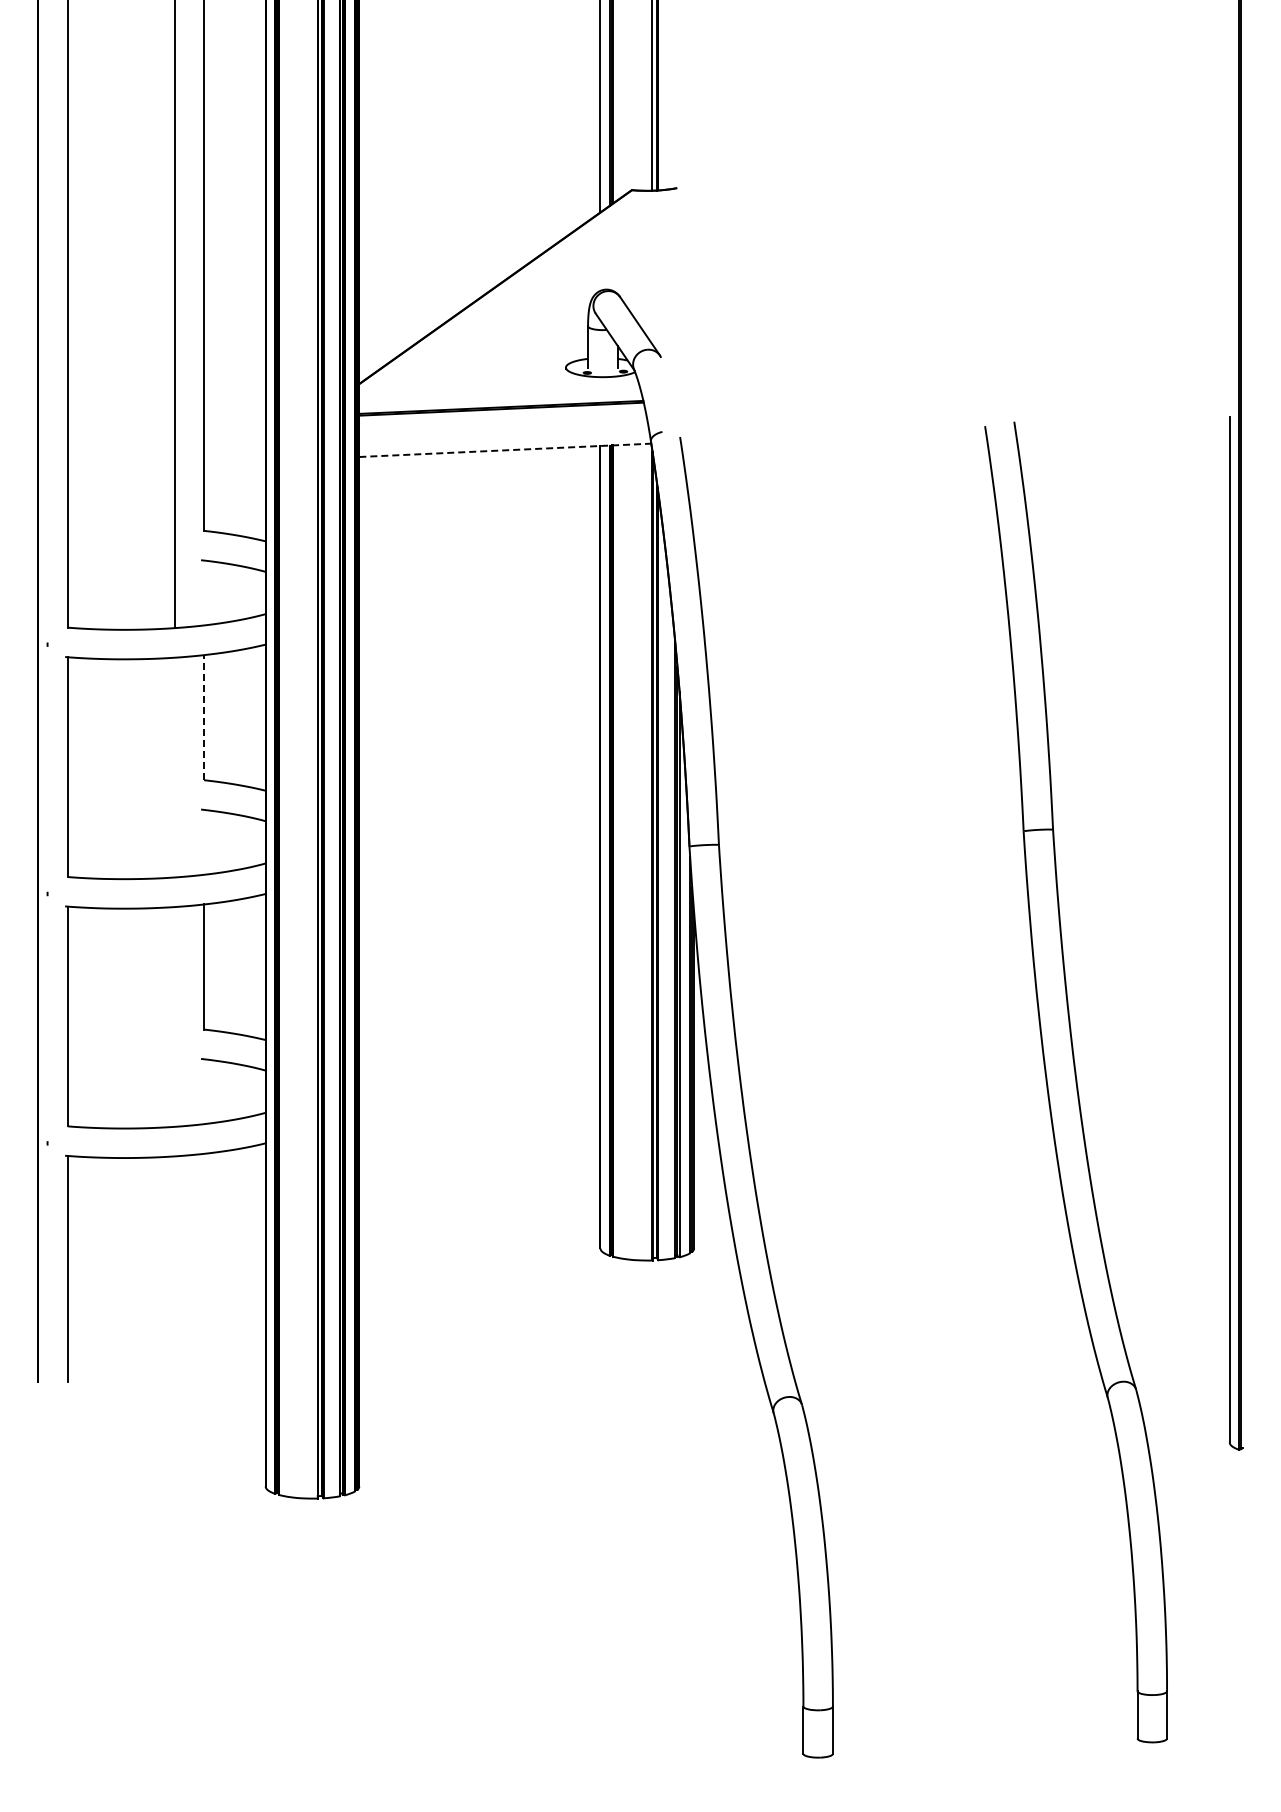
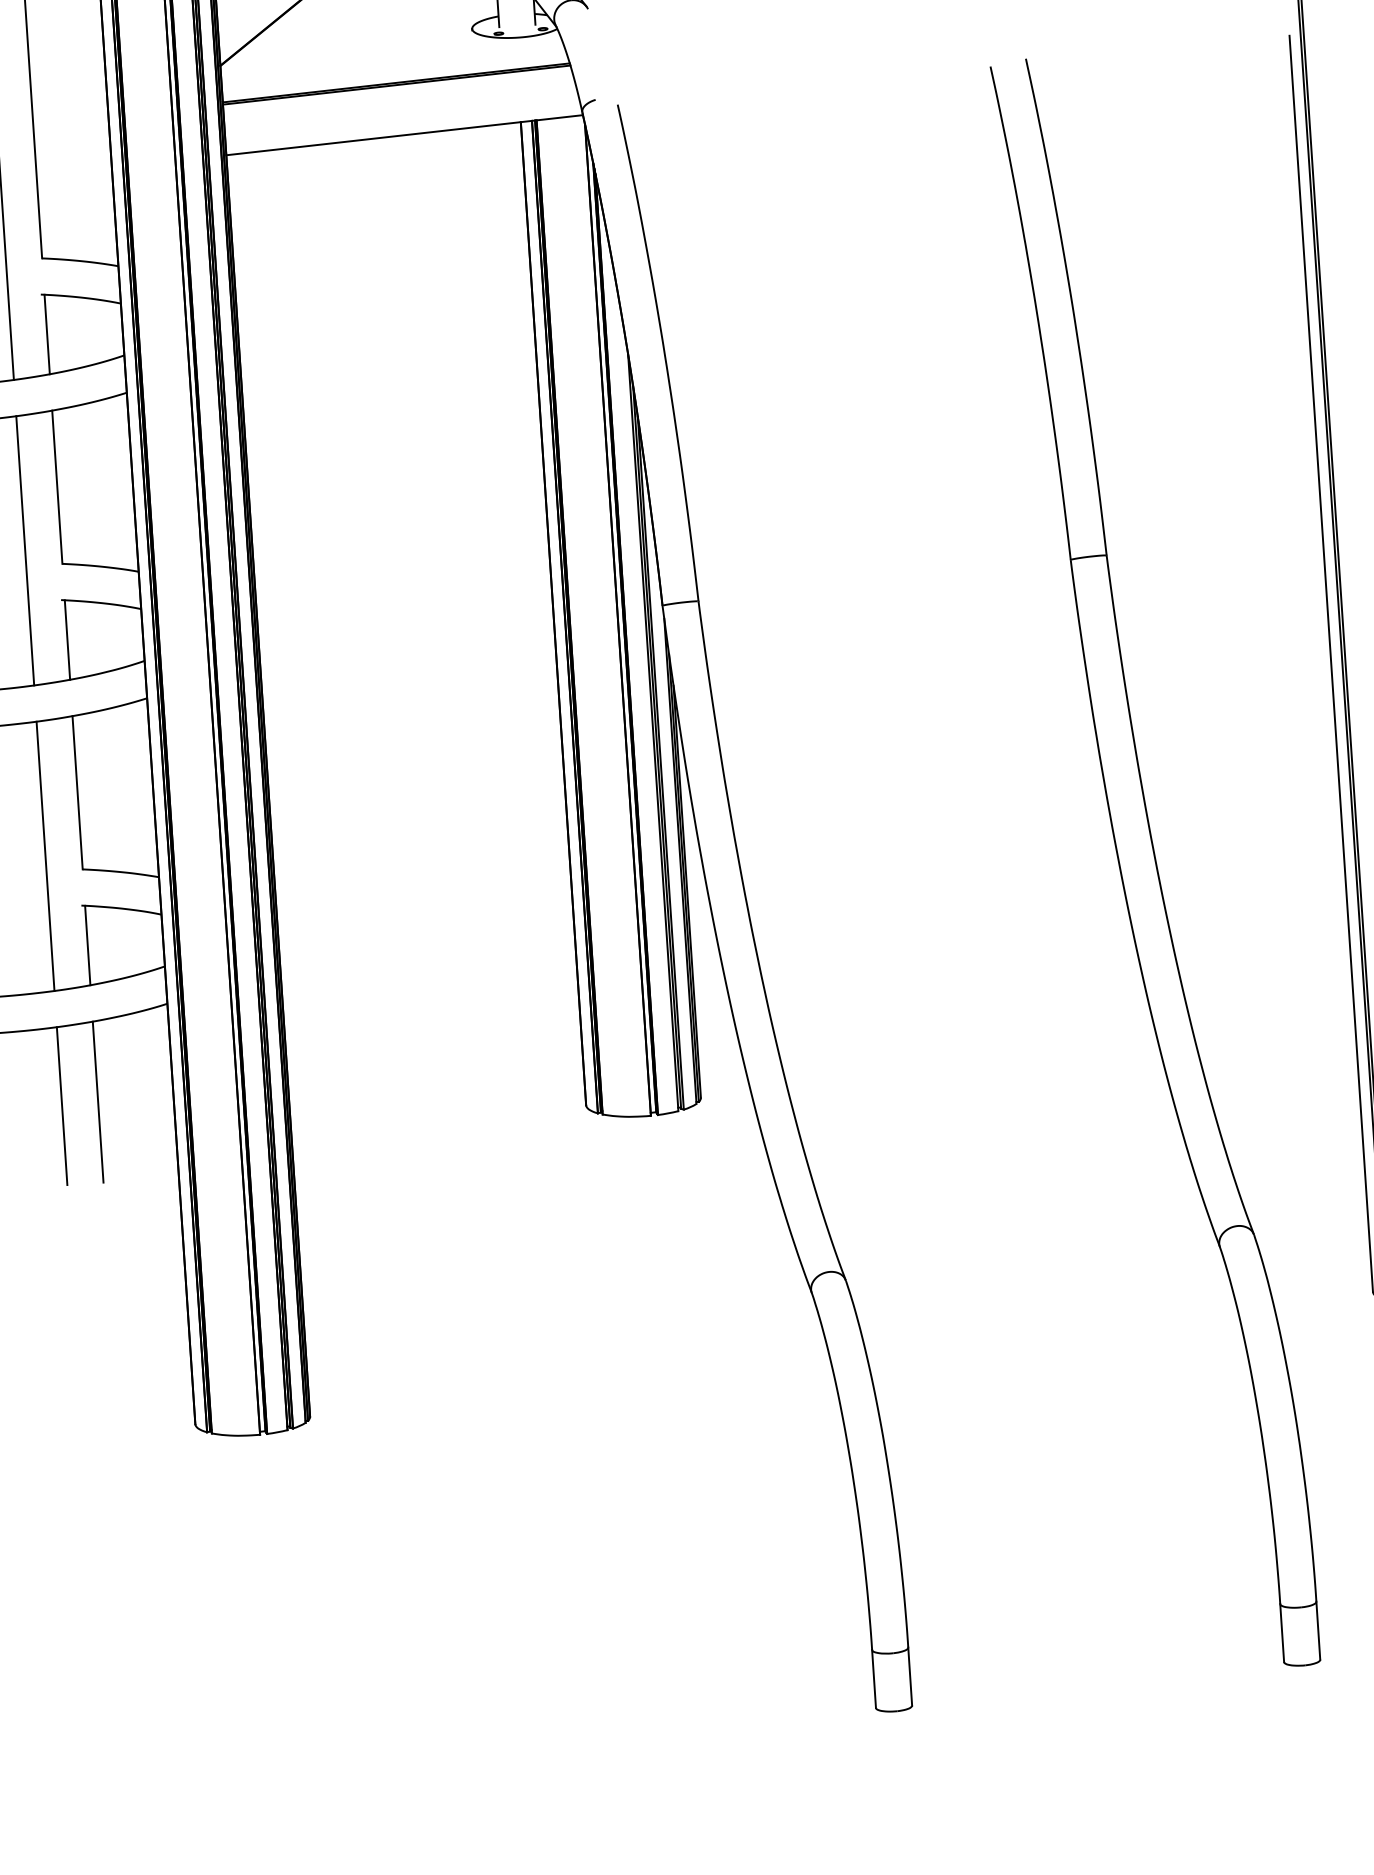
line: (505, 450) -> (404, 135), dashed -> solid
line: (204, 592) -> (47, 333), added
line: (204, 717) -> (57, 487), dashed -> solid
line: (174, 767) -> (25, 550), added
line: (204, 841) -> (67, 638), added
line: (174, 1016) -> (45, 855), added
line: (204, 1091) -> (88, 945), added
line: (204, 1219) -> (98, 1102), added
line: (174, 1220) -> (62, 1105), added

